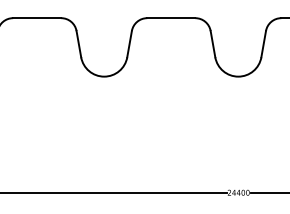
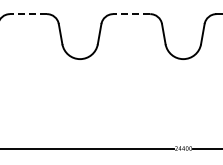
line: (37, 18) -> (28, 14), solid -> dashed
line: (170, 18) -> (131, 14), solid -> dashed

